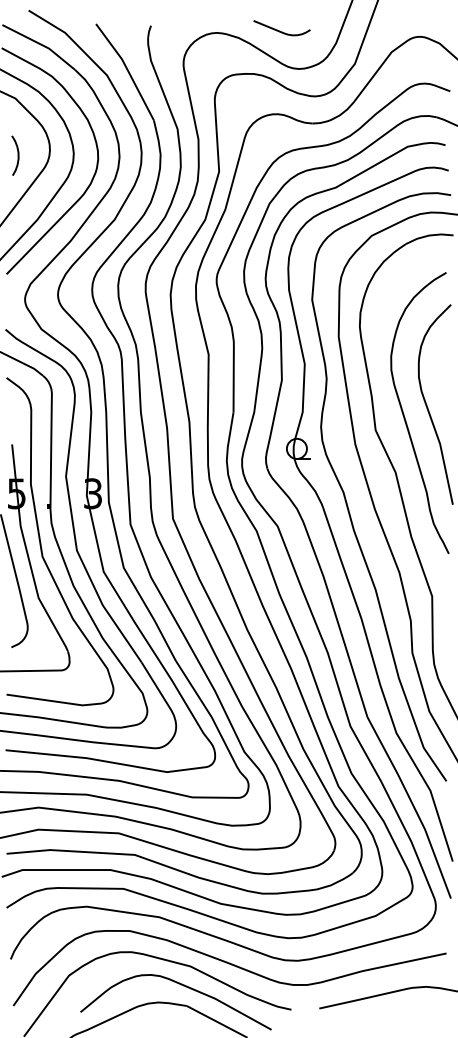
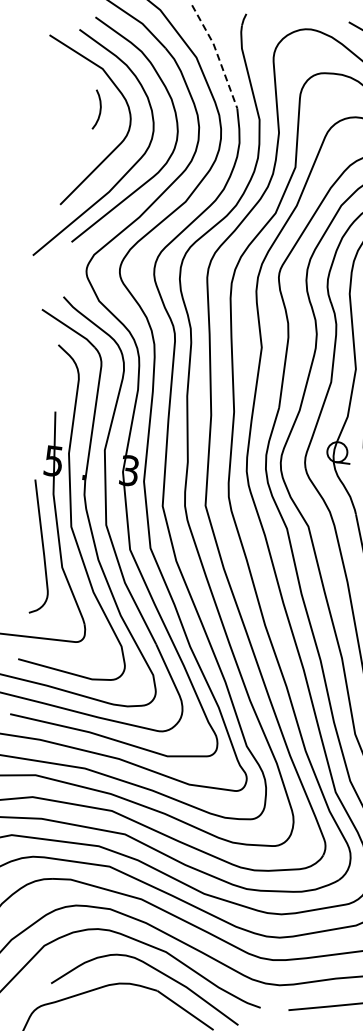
line: (127, 70) -> (217, 55), solid -> dashed
curve: (17, 155) -> (99, 109), moved

